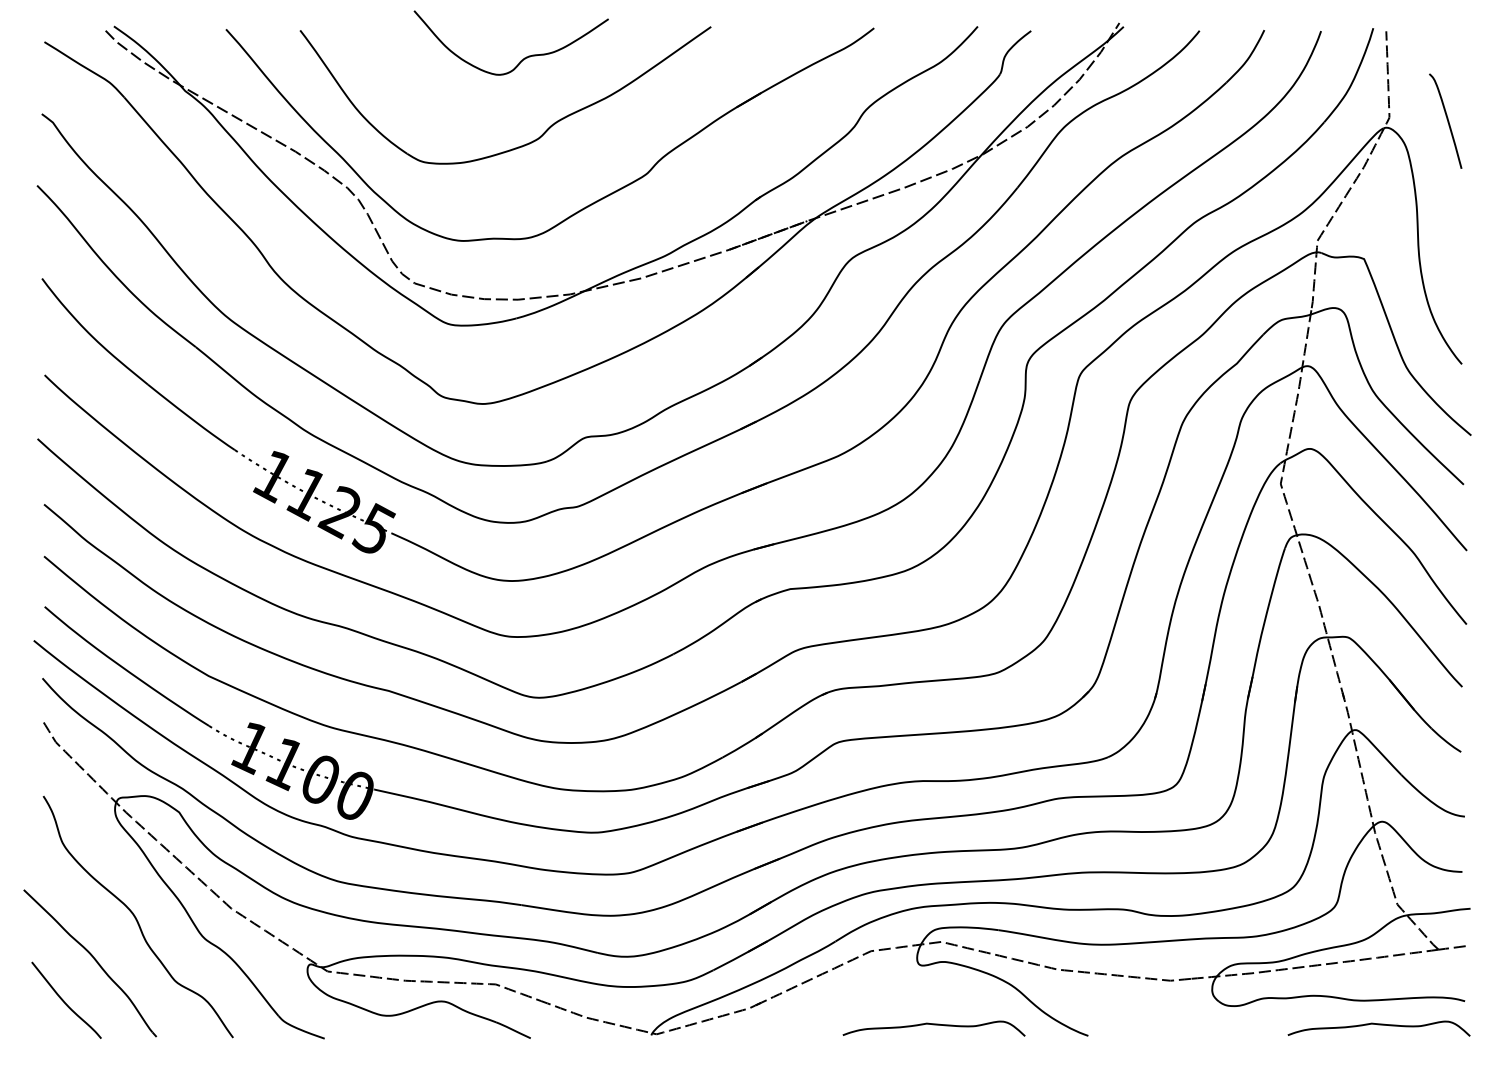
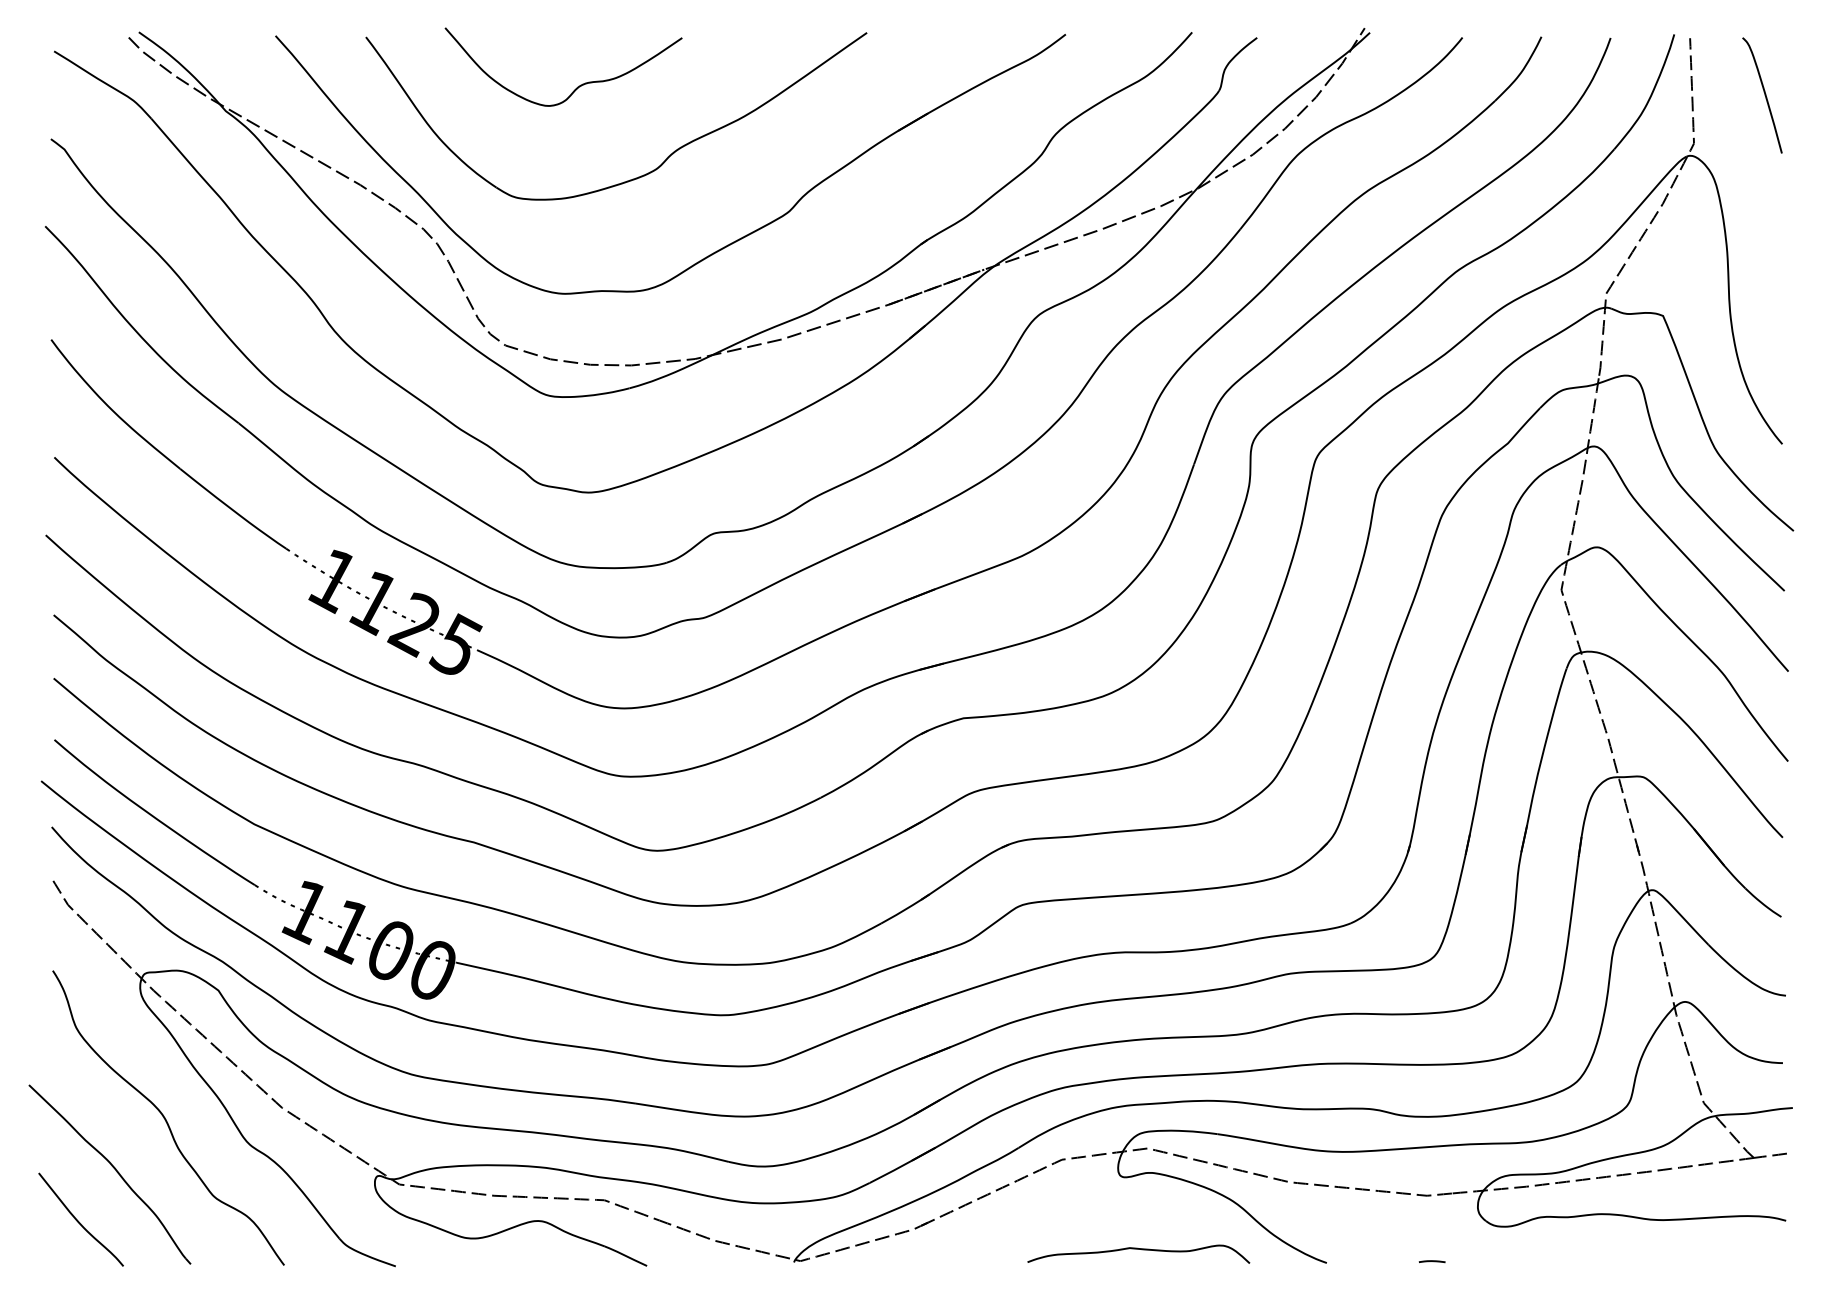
curve: (524, 57) -> (579, 84), moved
curve: (1446, 119) -> (1763, 93), moved
curve: (1378, 1025) -> (1680, 1250), removed
line: (1174, 1034) -> (1431, 1261), added

